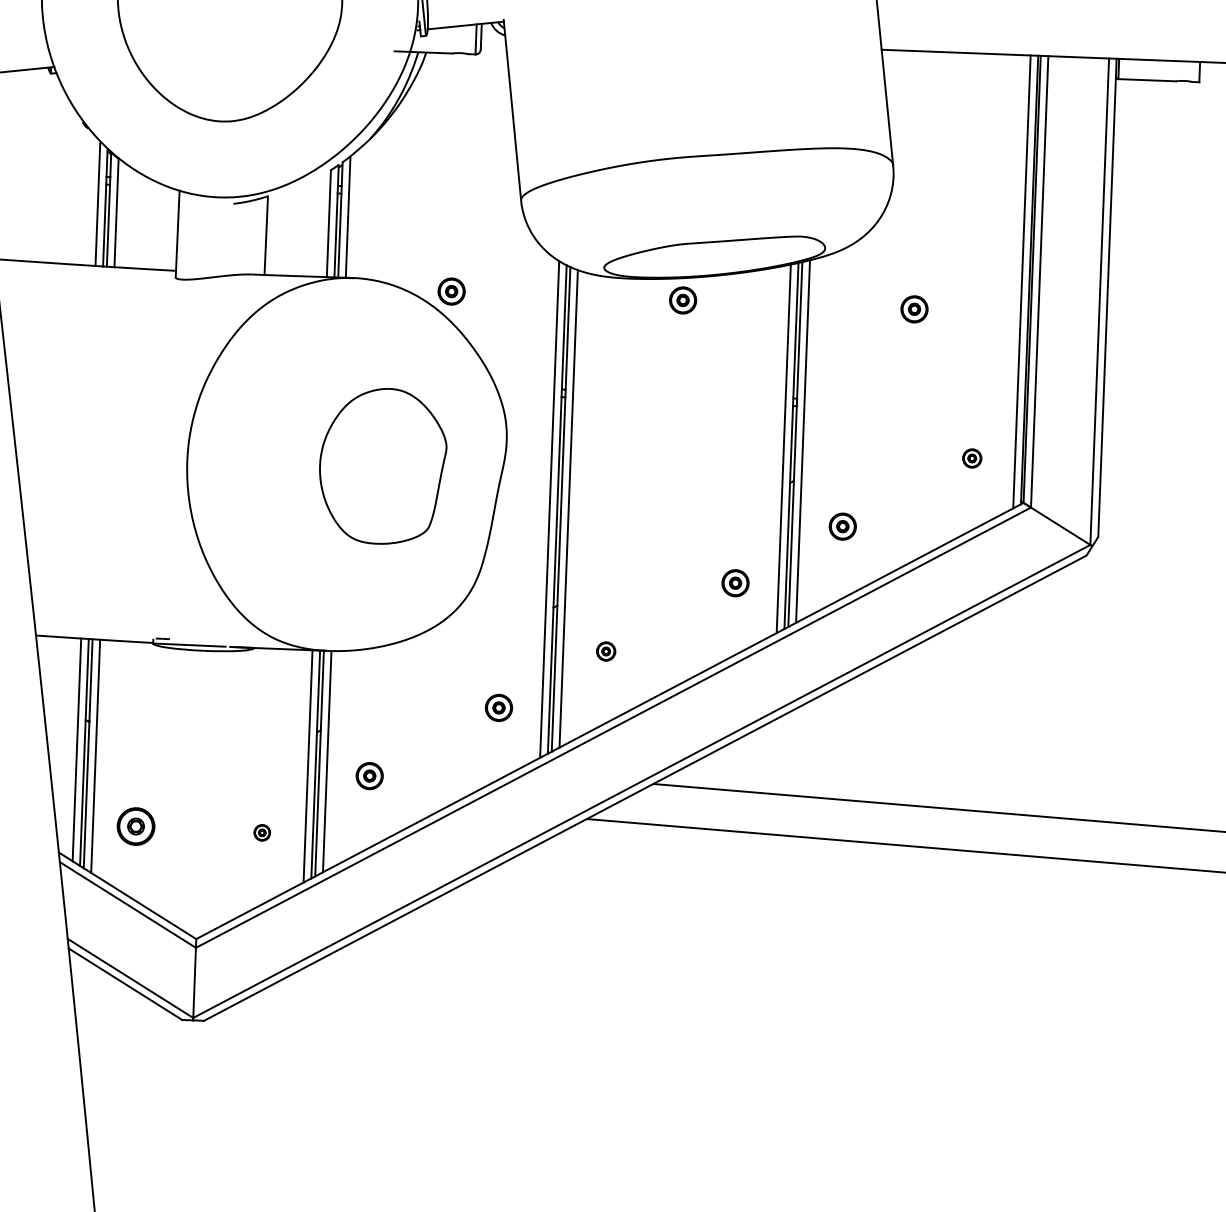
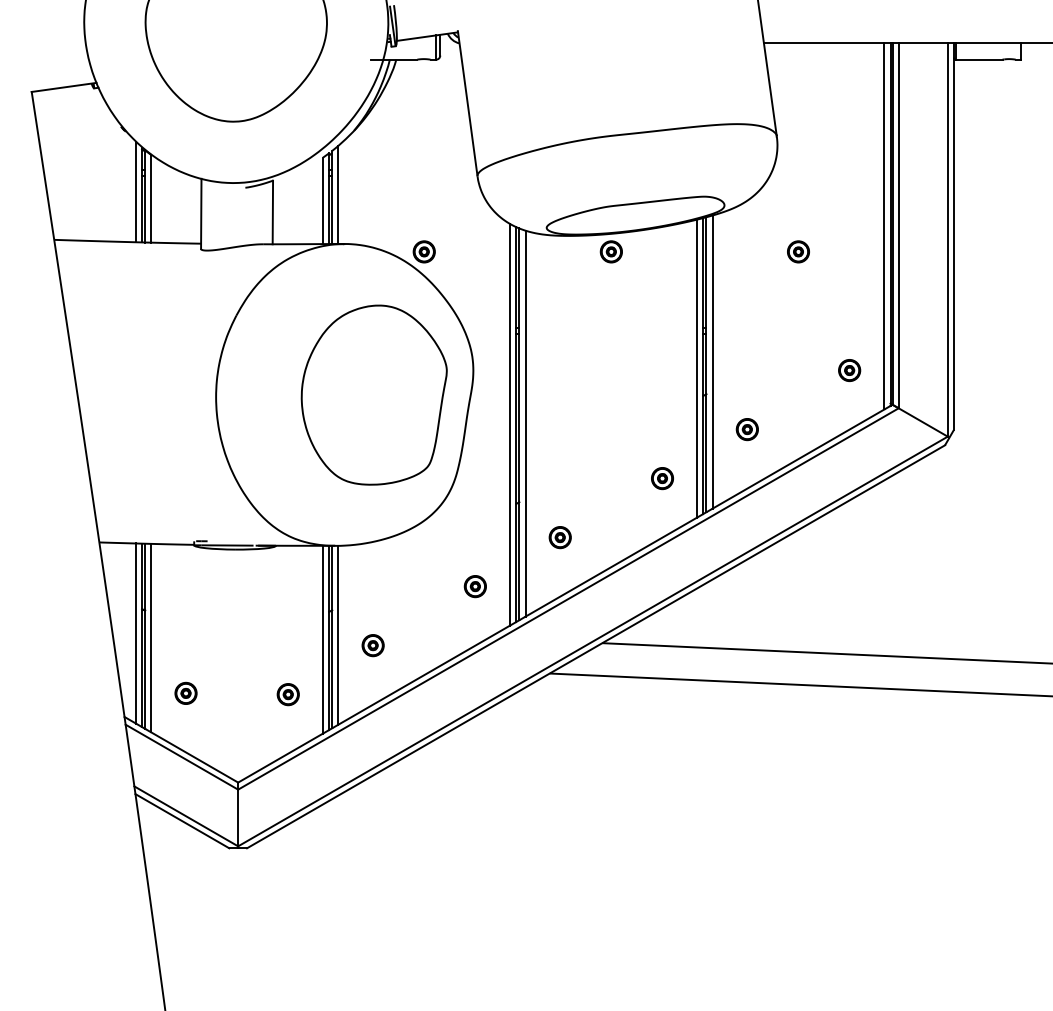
part: (971, 458) -> (849, 370), size x1.43
part: (382, 465) -> (373, 394), size x1.43
part: (605, 651) -> (559, 537), size x1.43
part: (135, 825) -> (185, 692), size x0.71
part: (261, 832) -> (287, 694), size x1.67

